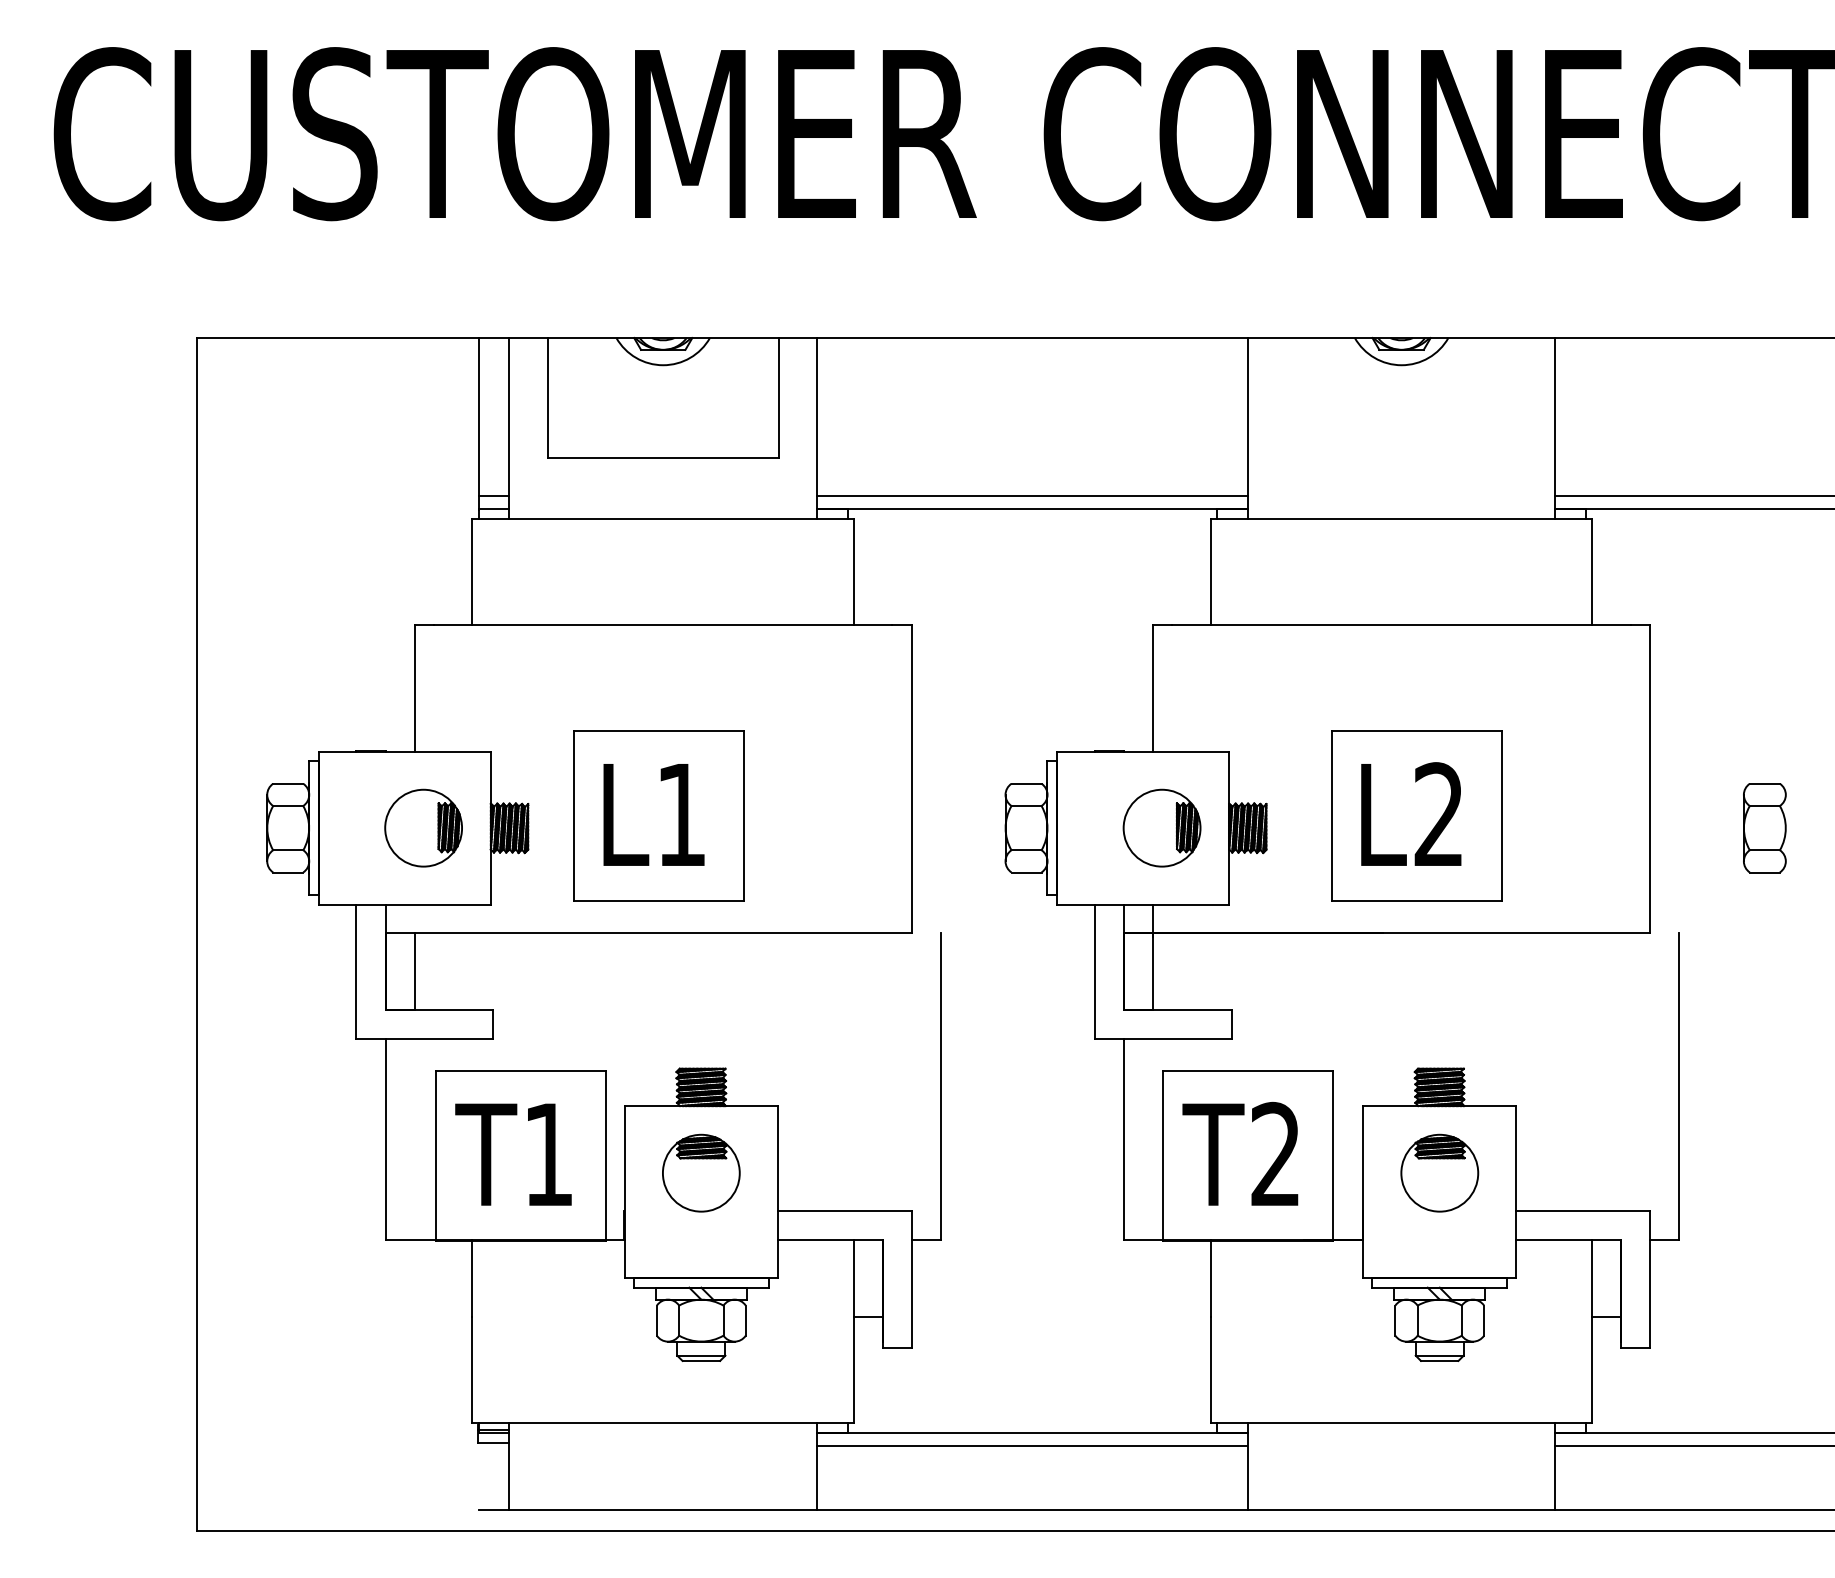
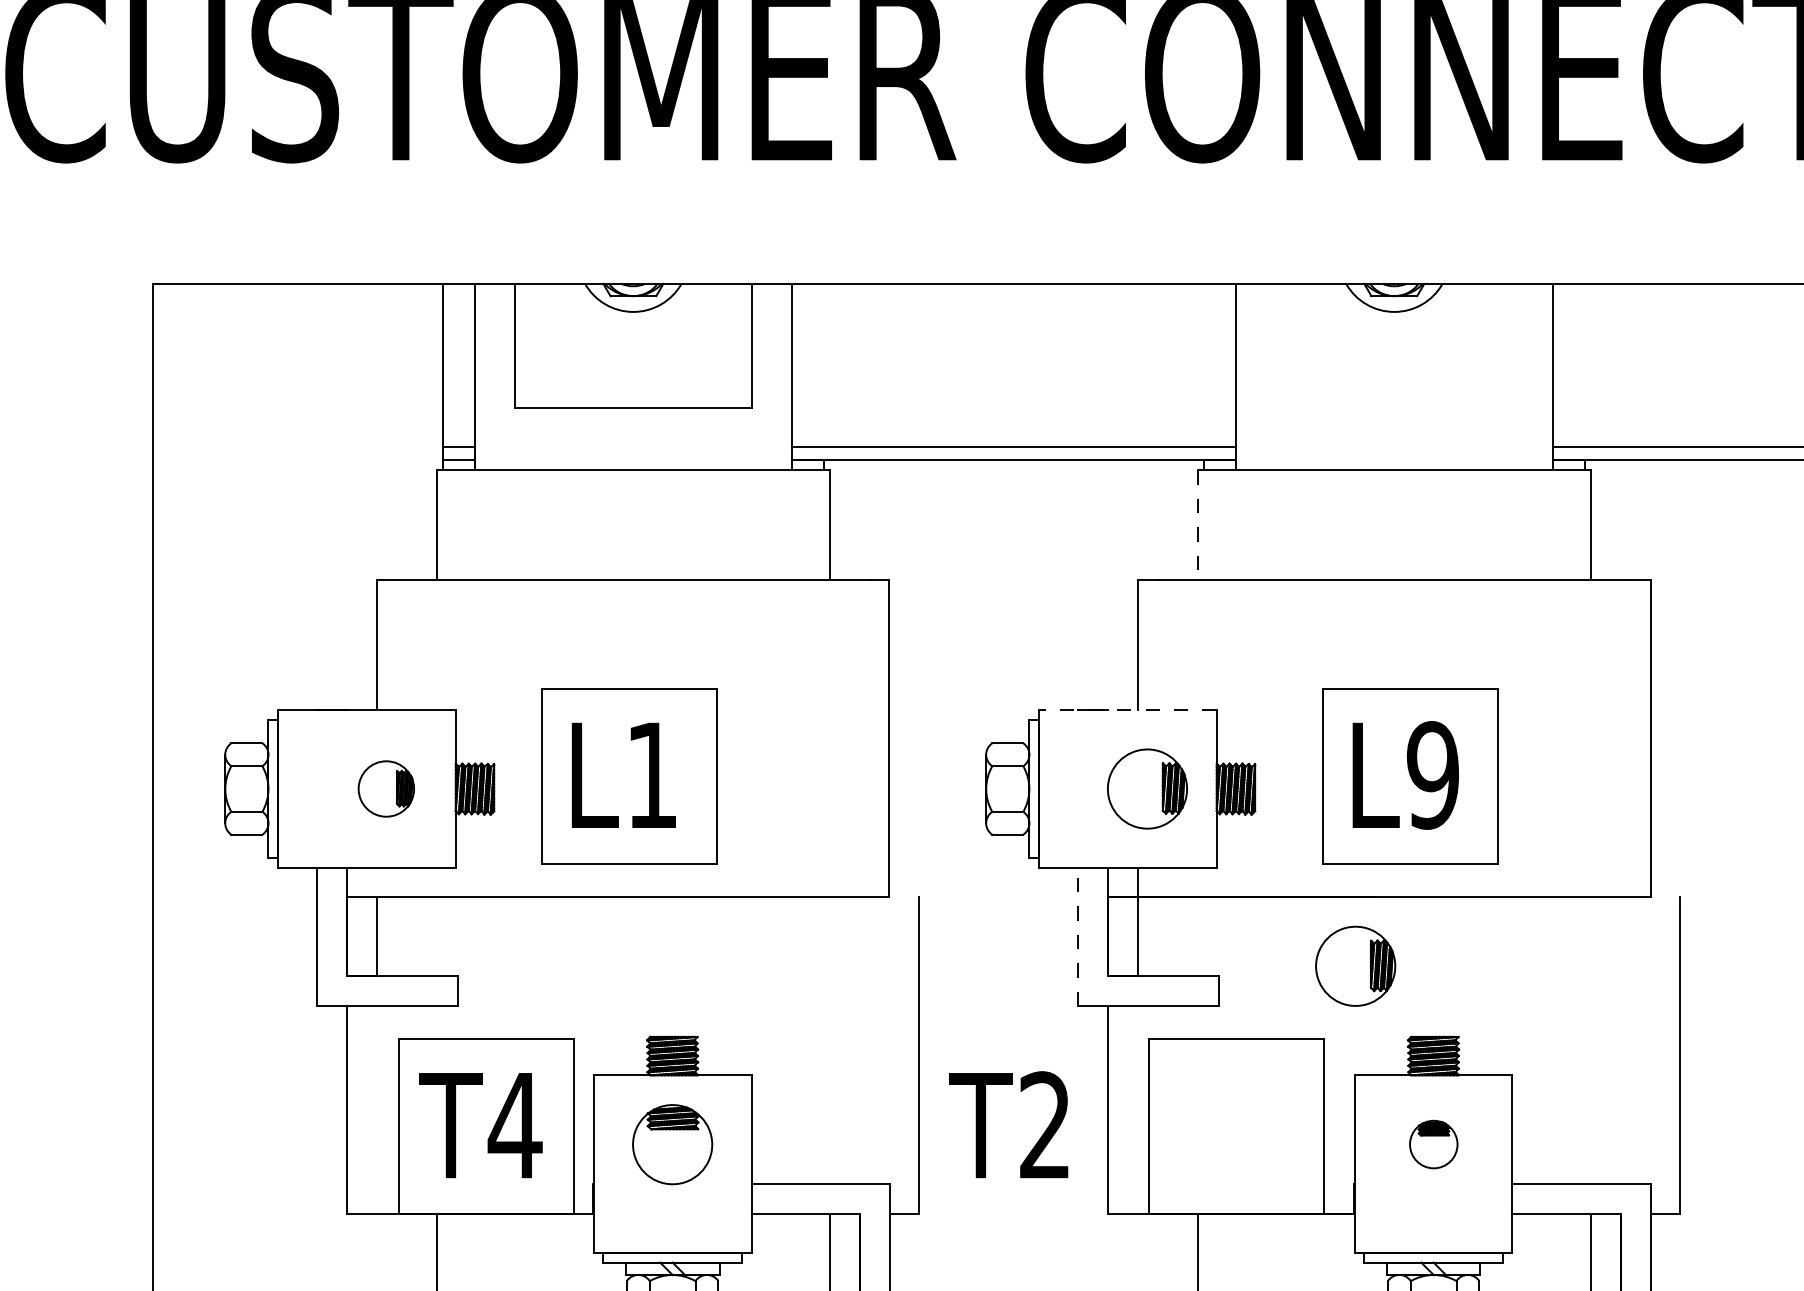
line: (1210, 572) -> (1197, 525), solid -> dashed
line: (1142, 751) -> (1127, 710), solid -> dashed
text: (1438, 814) -> (1432, 774), L2 -> L9
part: (423, 827) -> (386, 788), size x0.7
part: (1764, 828) -> (1768, 789), removed
line: (1094, 971) -> (1077, 936), solid -> dashed
part: (1363, 999) -> (1355, 965), added
text: (1240, 1153) -> (1008, 1124), moved
text: (548, 1154) -> (515, 1125), T1 -> T4
part: (1439, 1172) -> (1433, 1143), size x0.6

